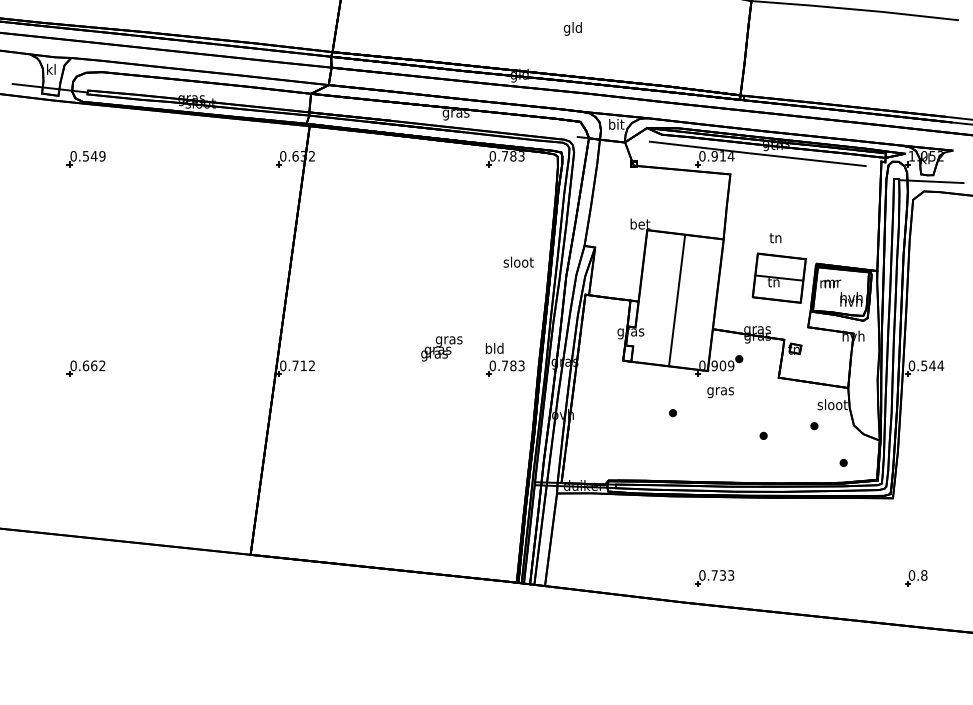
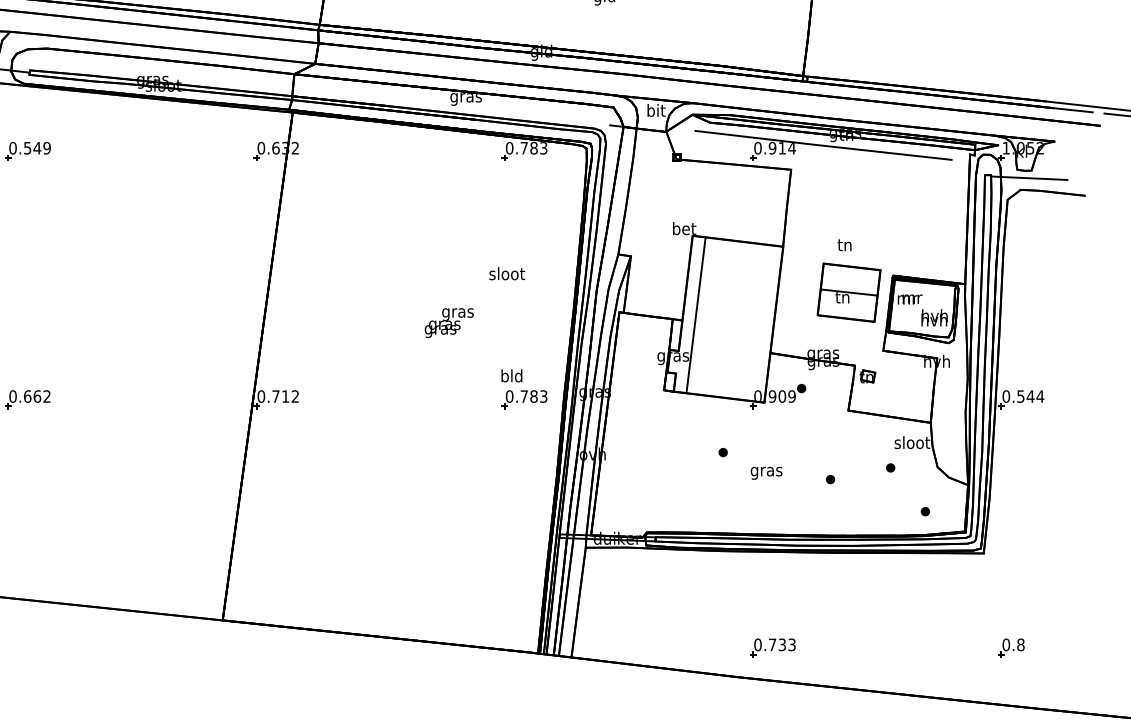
text: (518, 261) -> (506, 272), moved
line: (677, 300) -> (696, 315), moved
text: (441, 348) -> (448, 322), moved
text: (720, 392) -> (766, 473), moved

